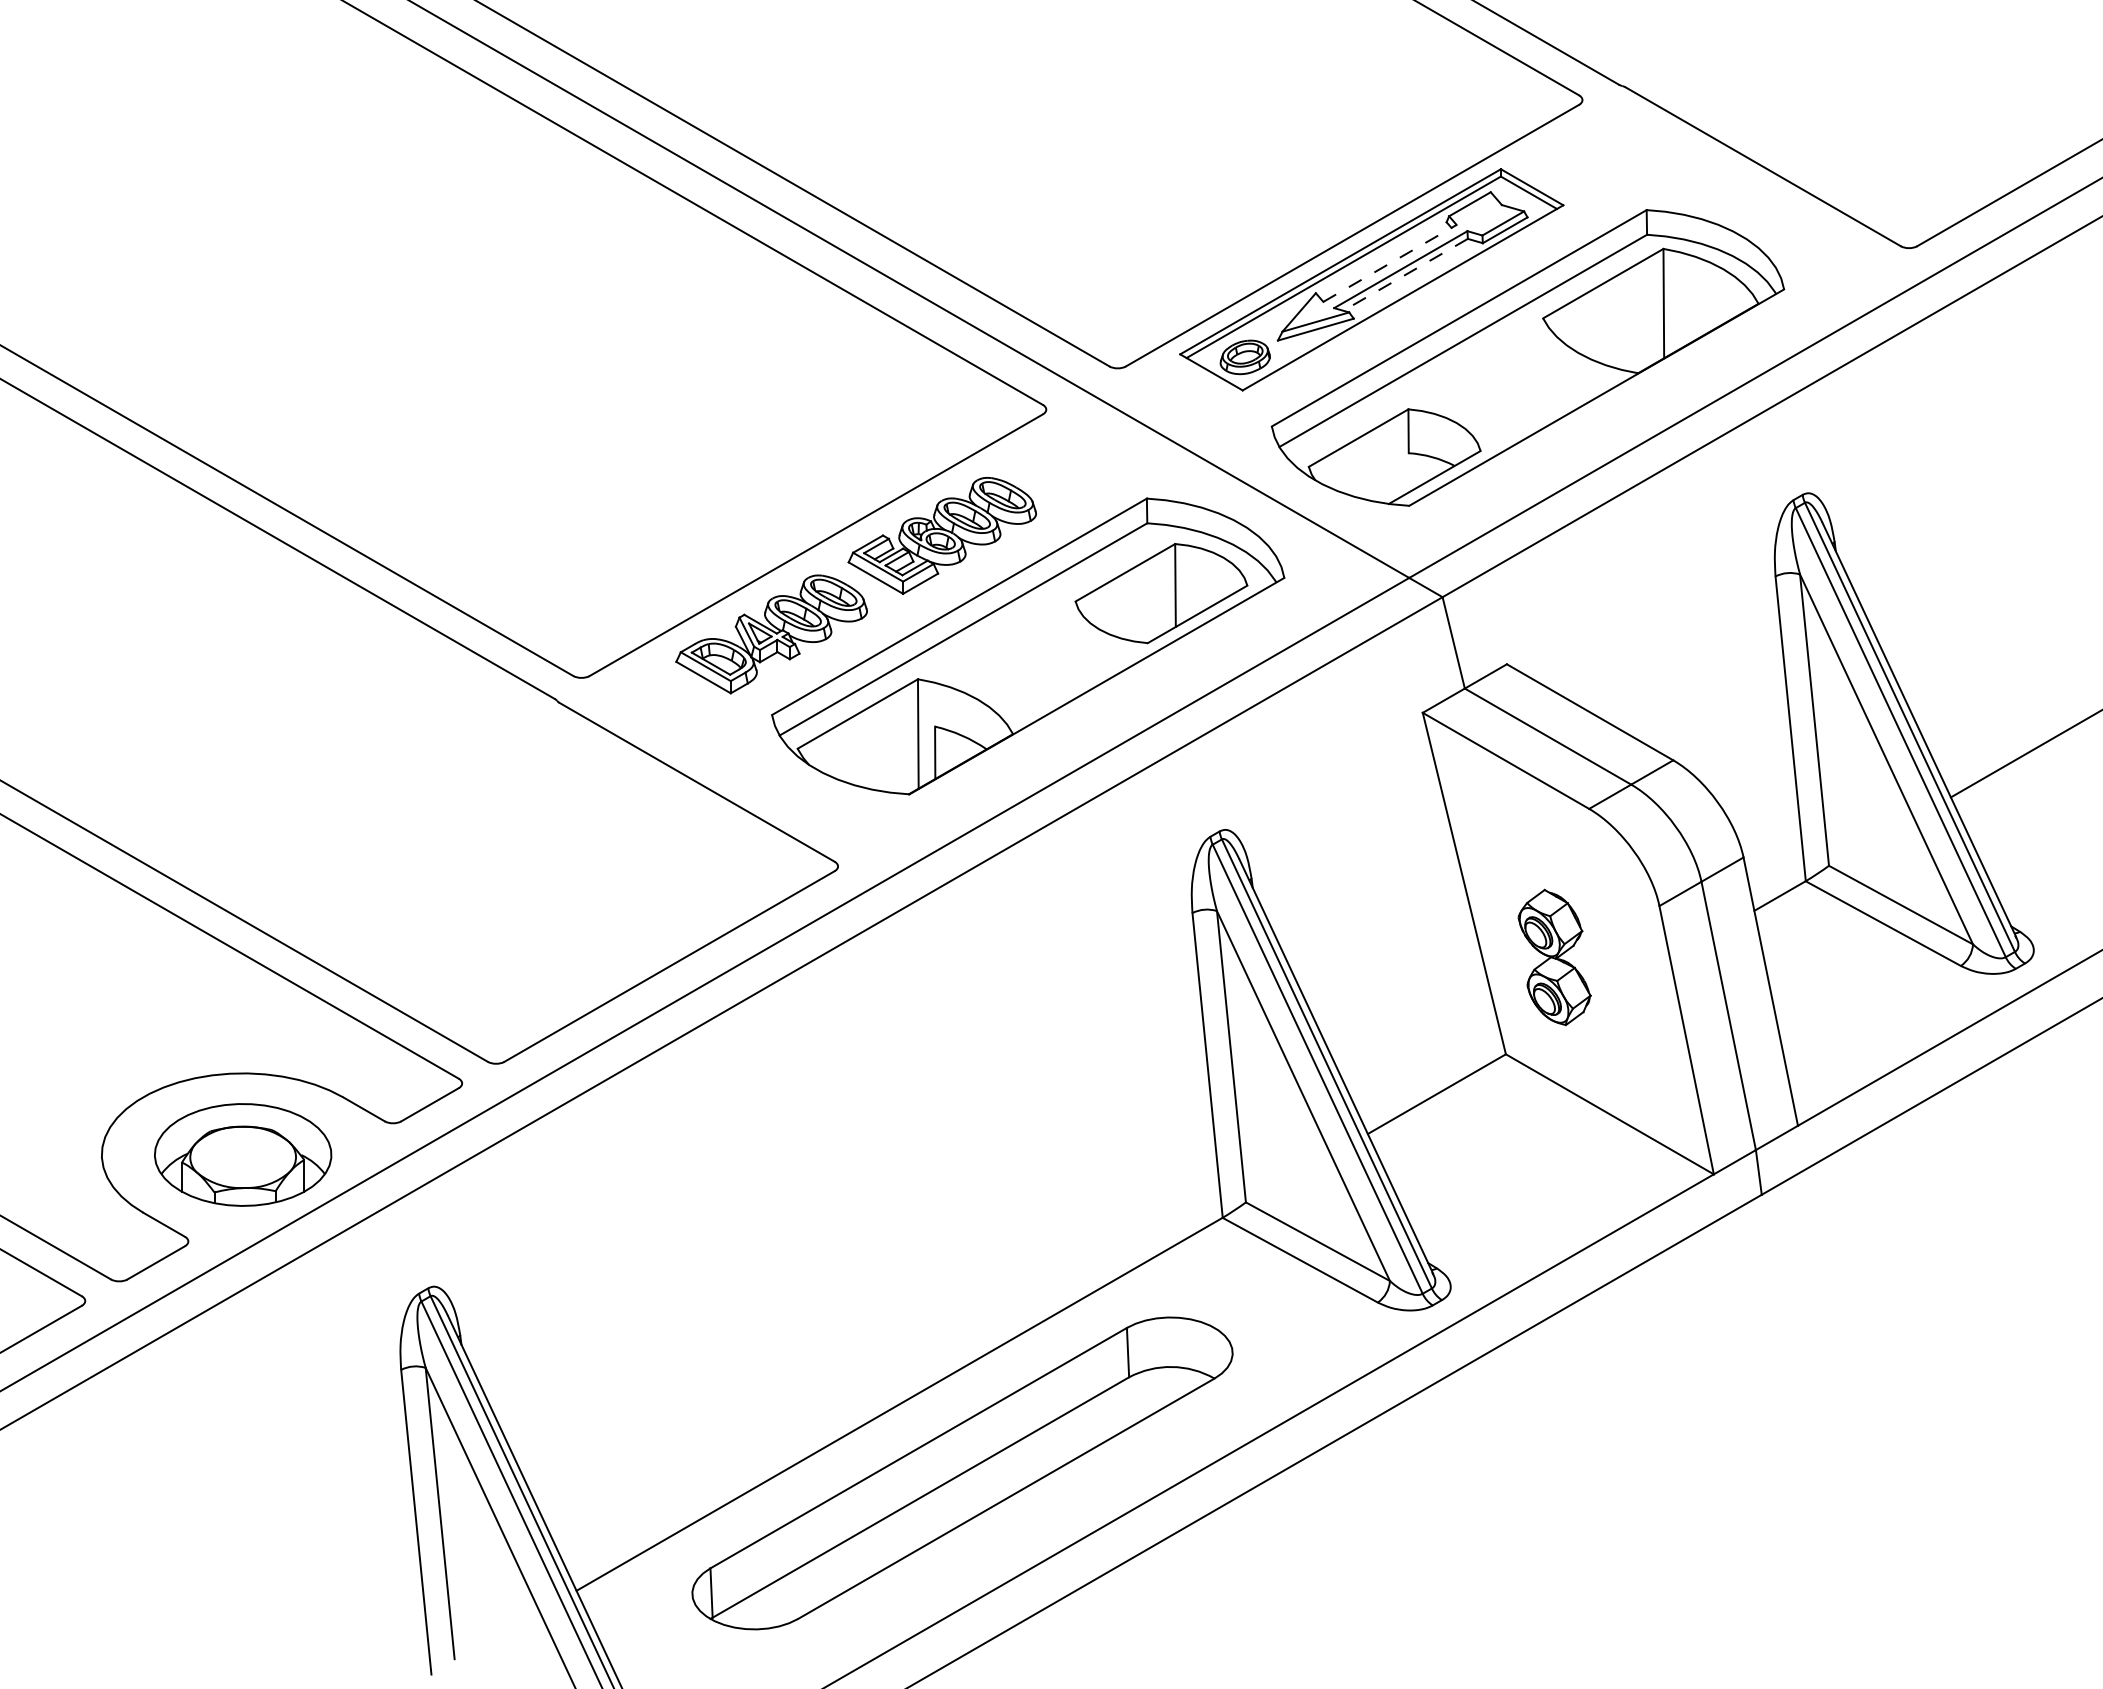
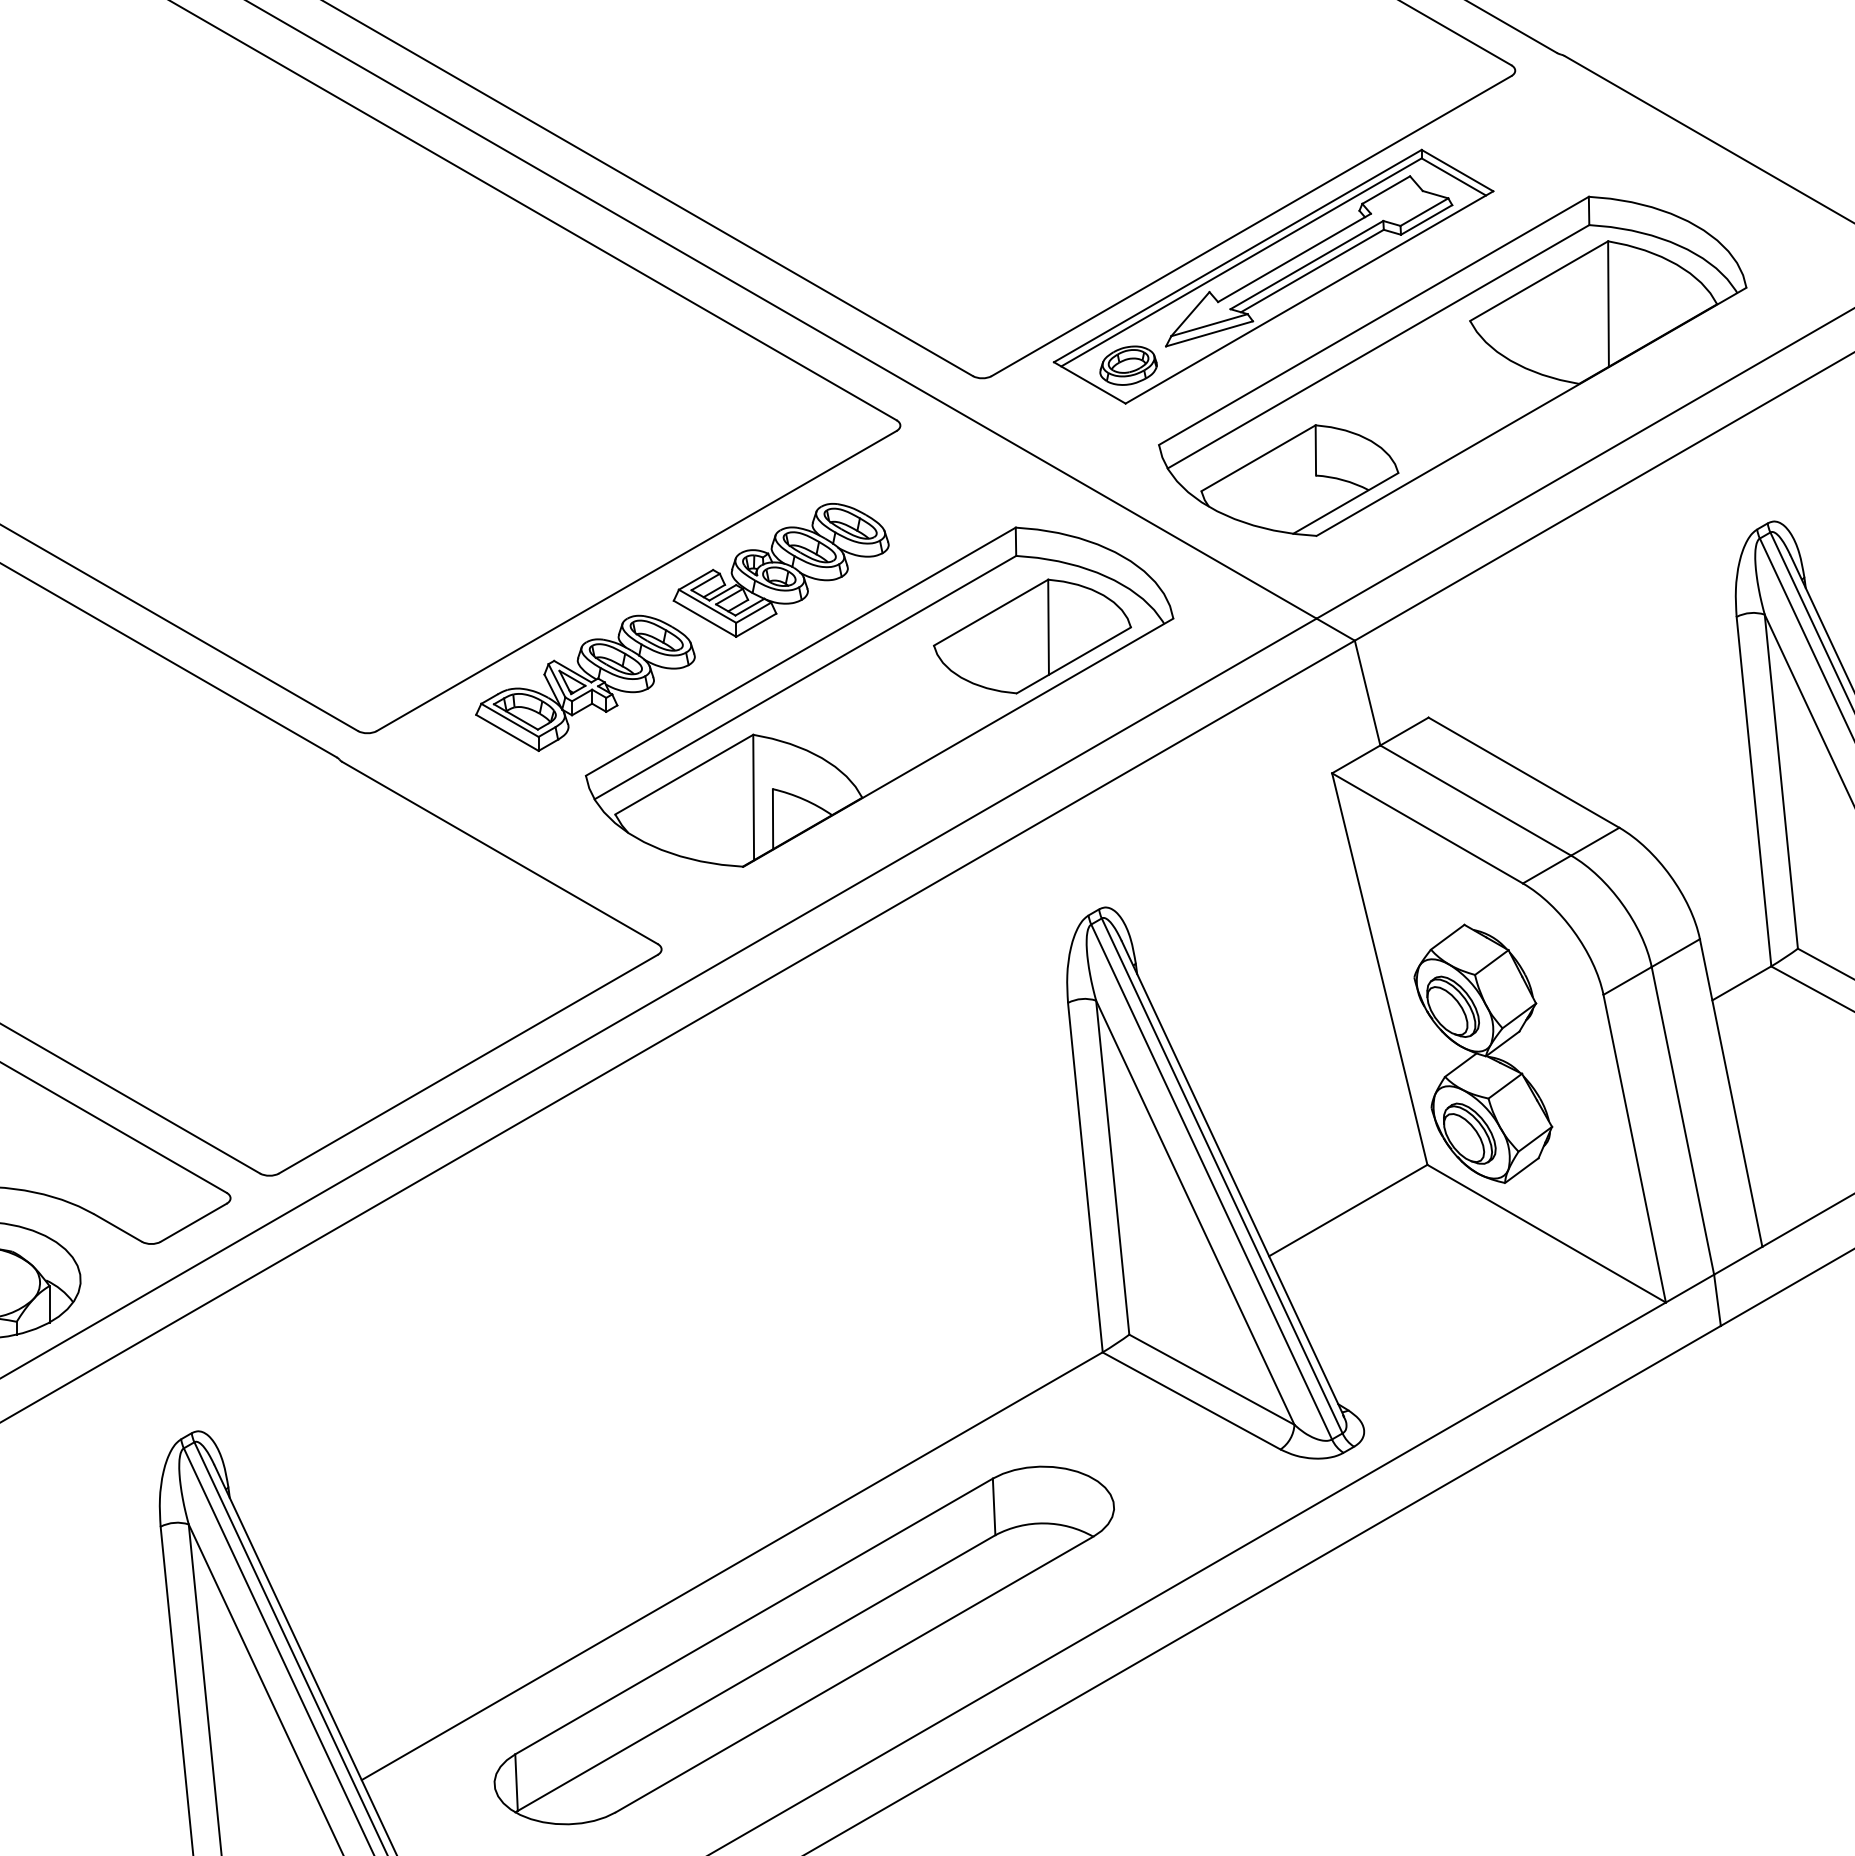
line: (1390, 263) -> (1295, 258), dashed -> solid
line: (1405, 274) -> (1312, 270), dashed -> solid
part: (1554, 957) -> (1483, 1053), size x1.67

